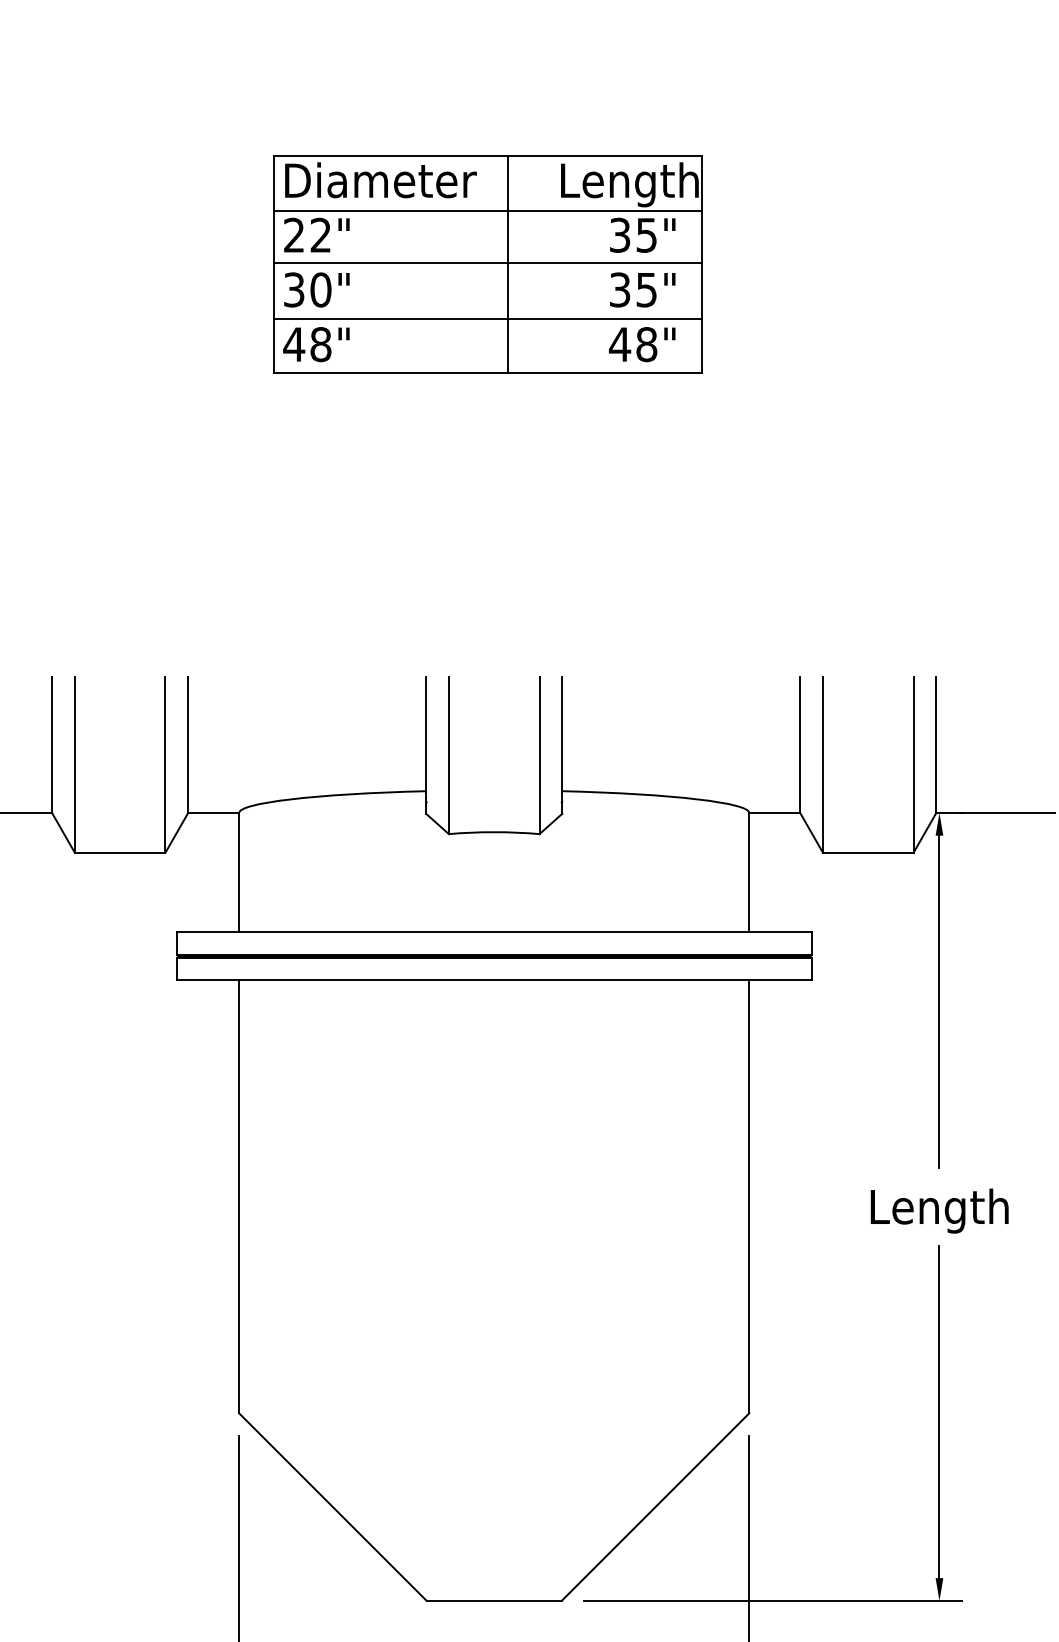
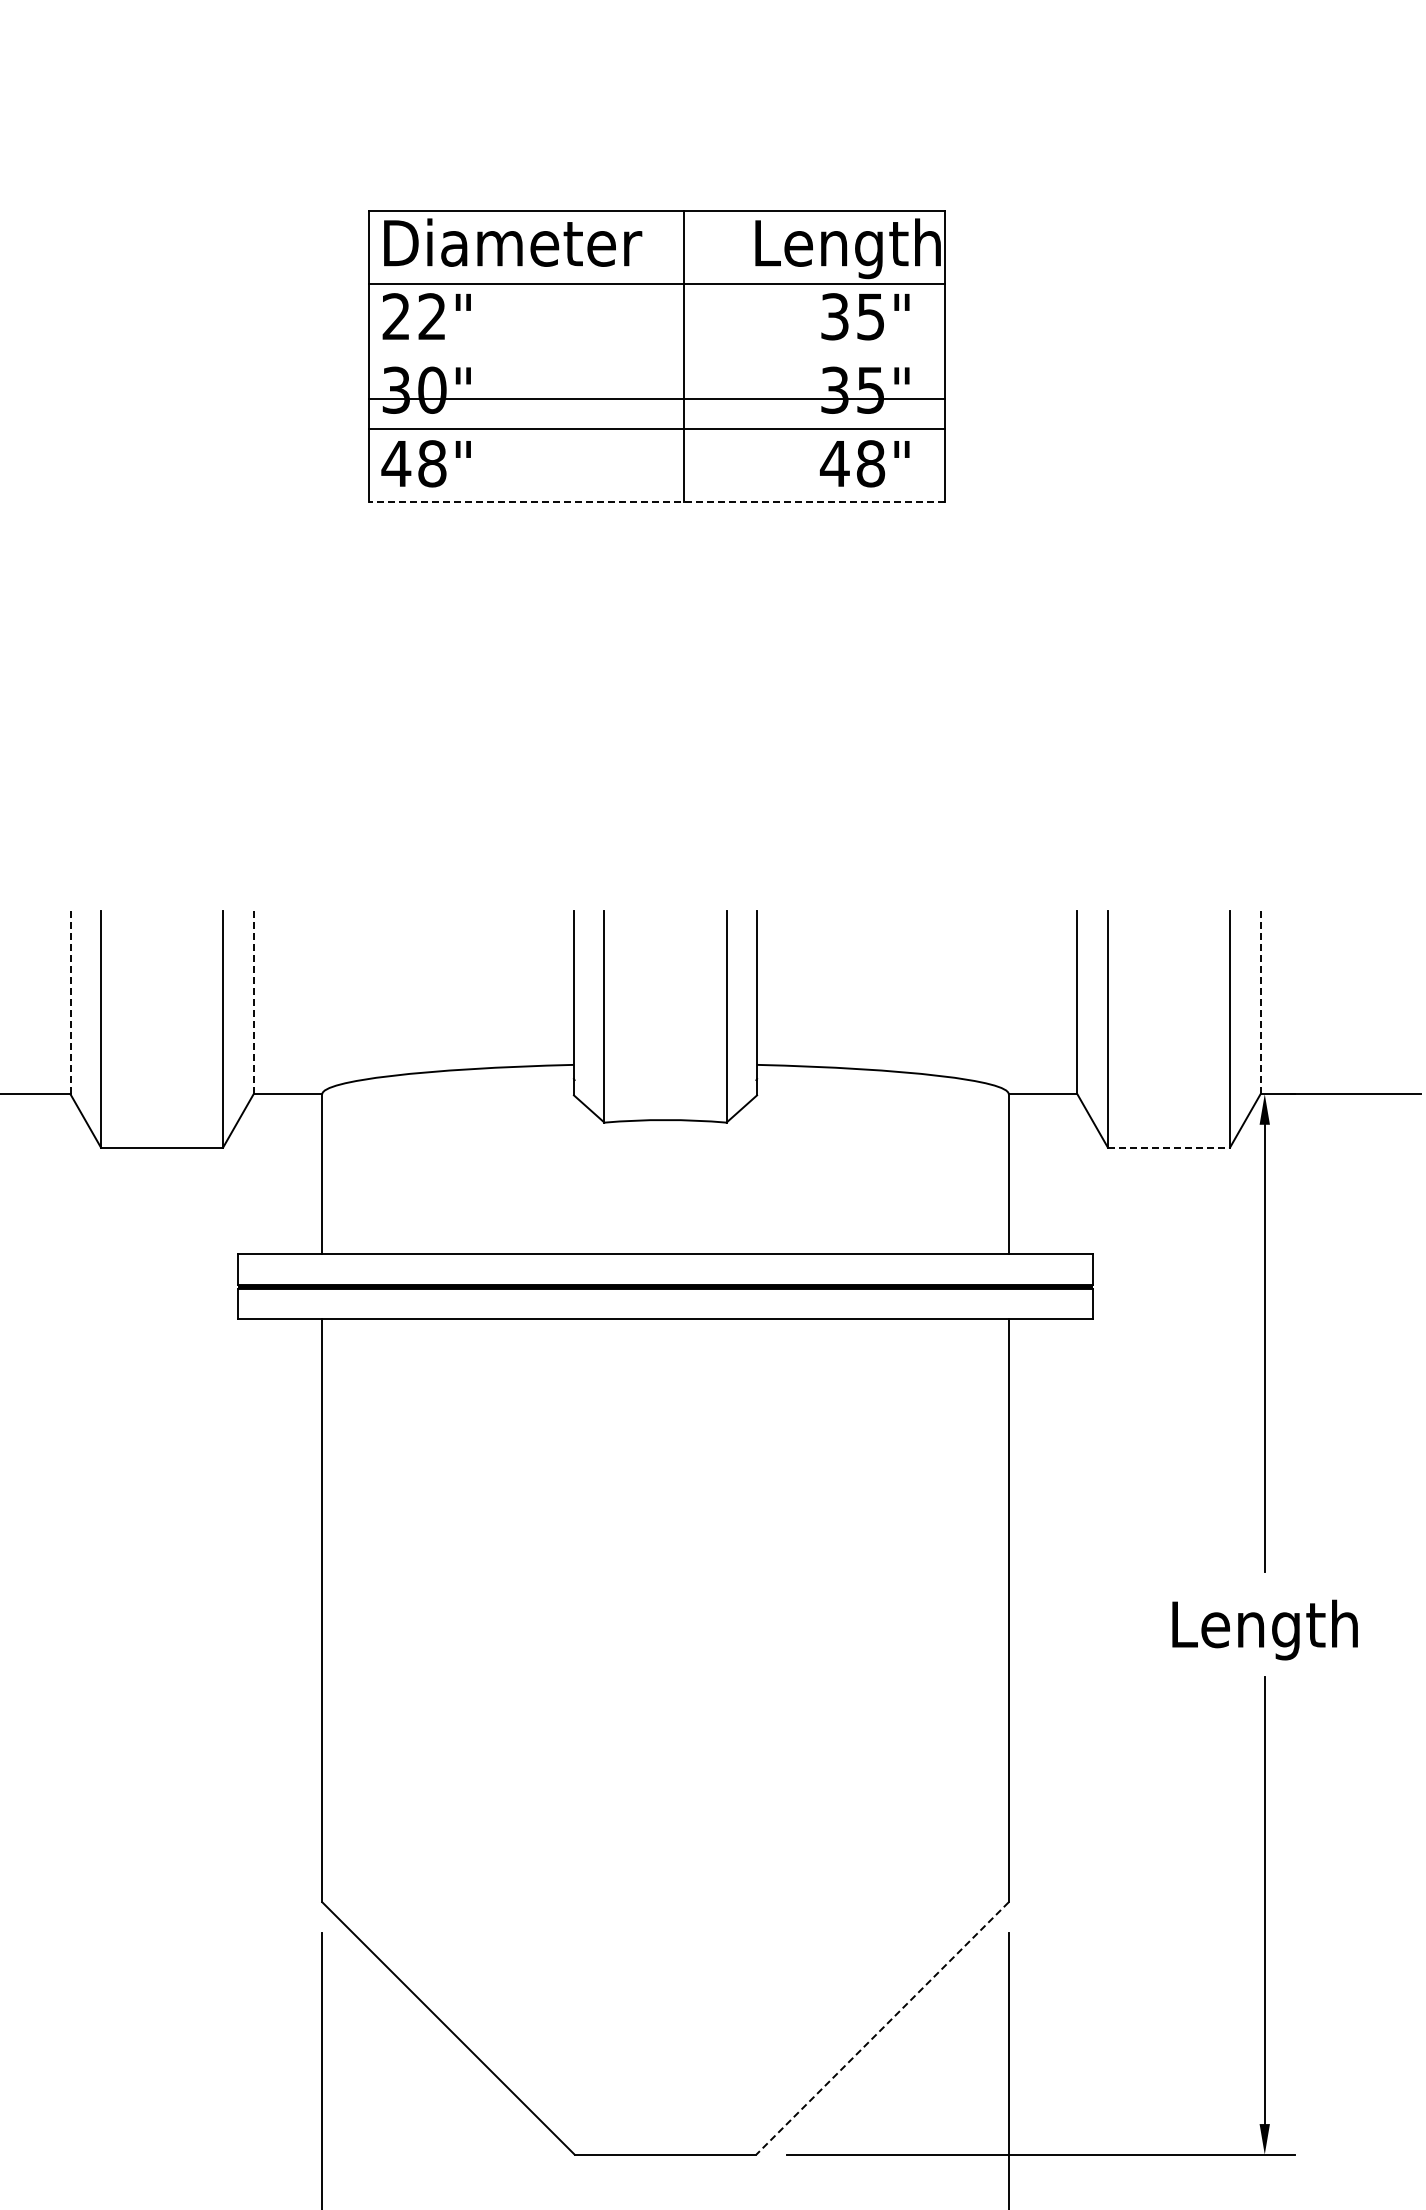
line: (487, 263) -> (656, 398), moved
line: (487, 373) -> (656, 502), solid -> dashed
line: (52, 744) -> (70, 1002), solid -> dashed
line: (188, 744) -> (253, 1002), solid -> dashed
line: (936, 744) -> (1260, 1002), solid -> dashed
line: (868, 852) -> (1169, 1147), solid -> dashed
line: (655, 1507) -> (882, 2028), solid -> dashed

